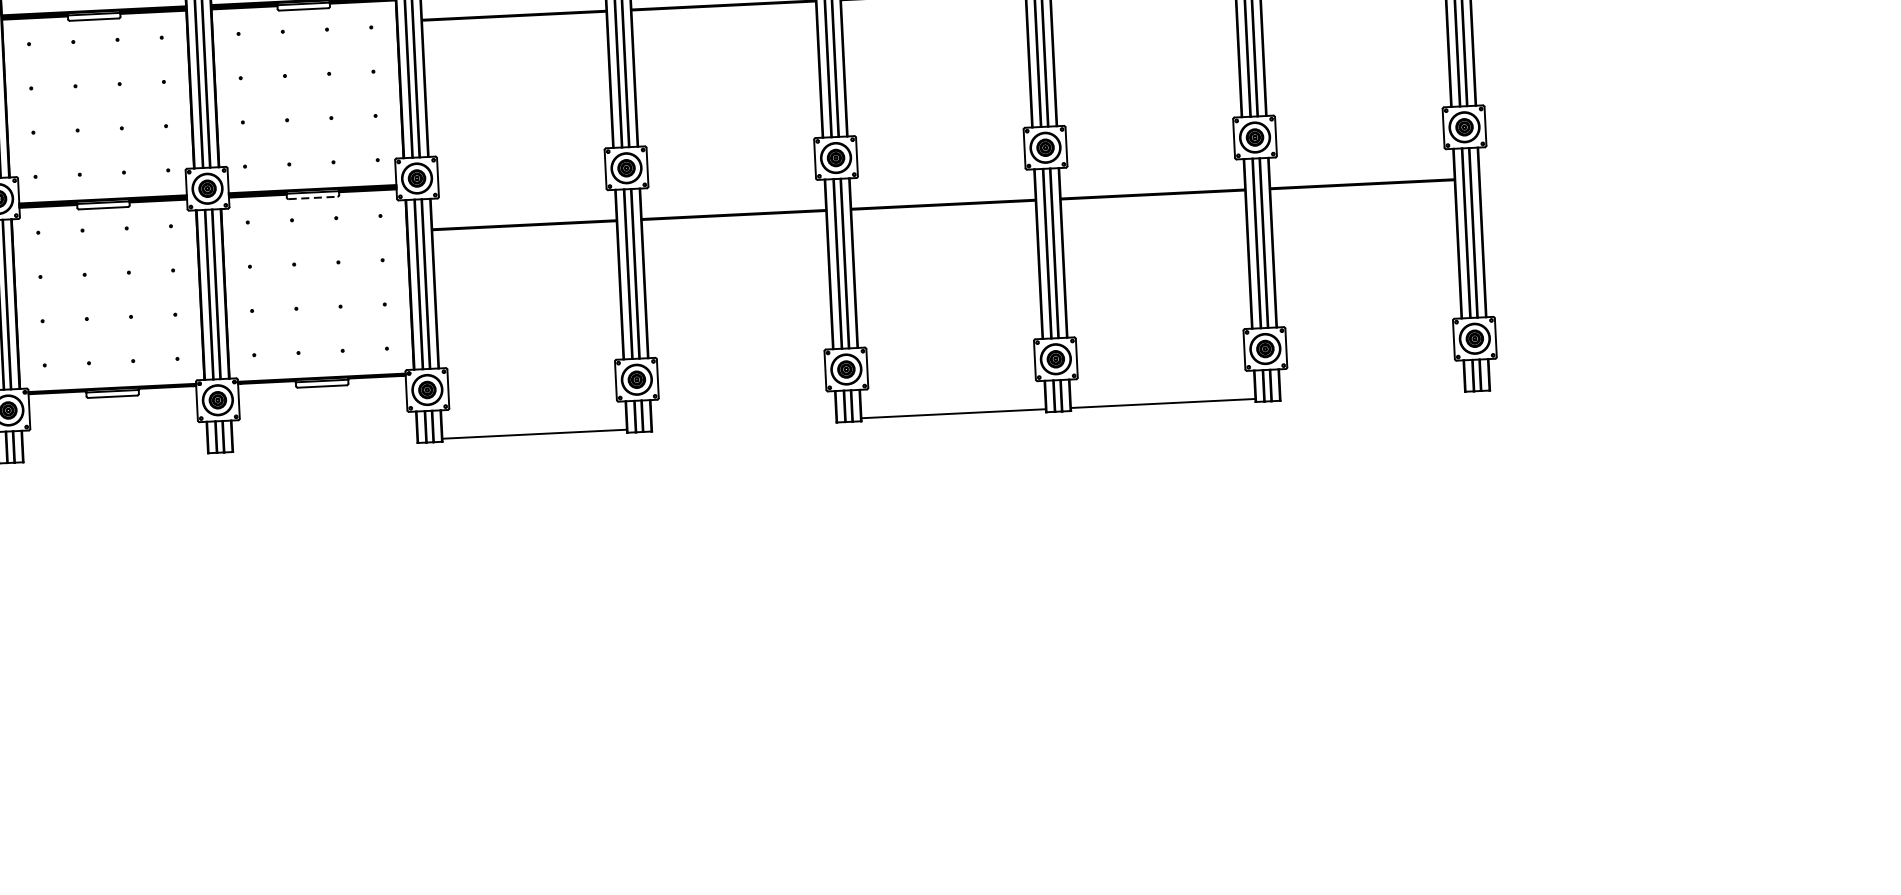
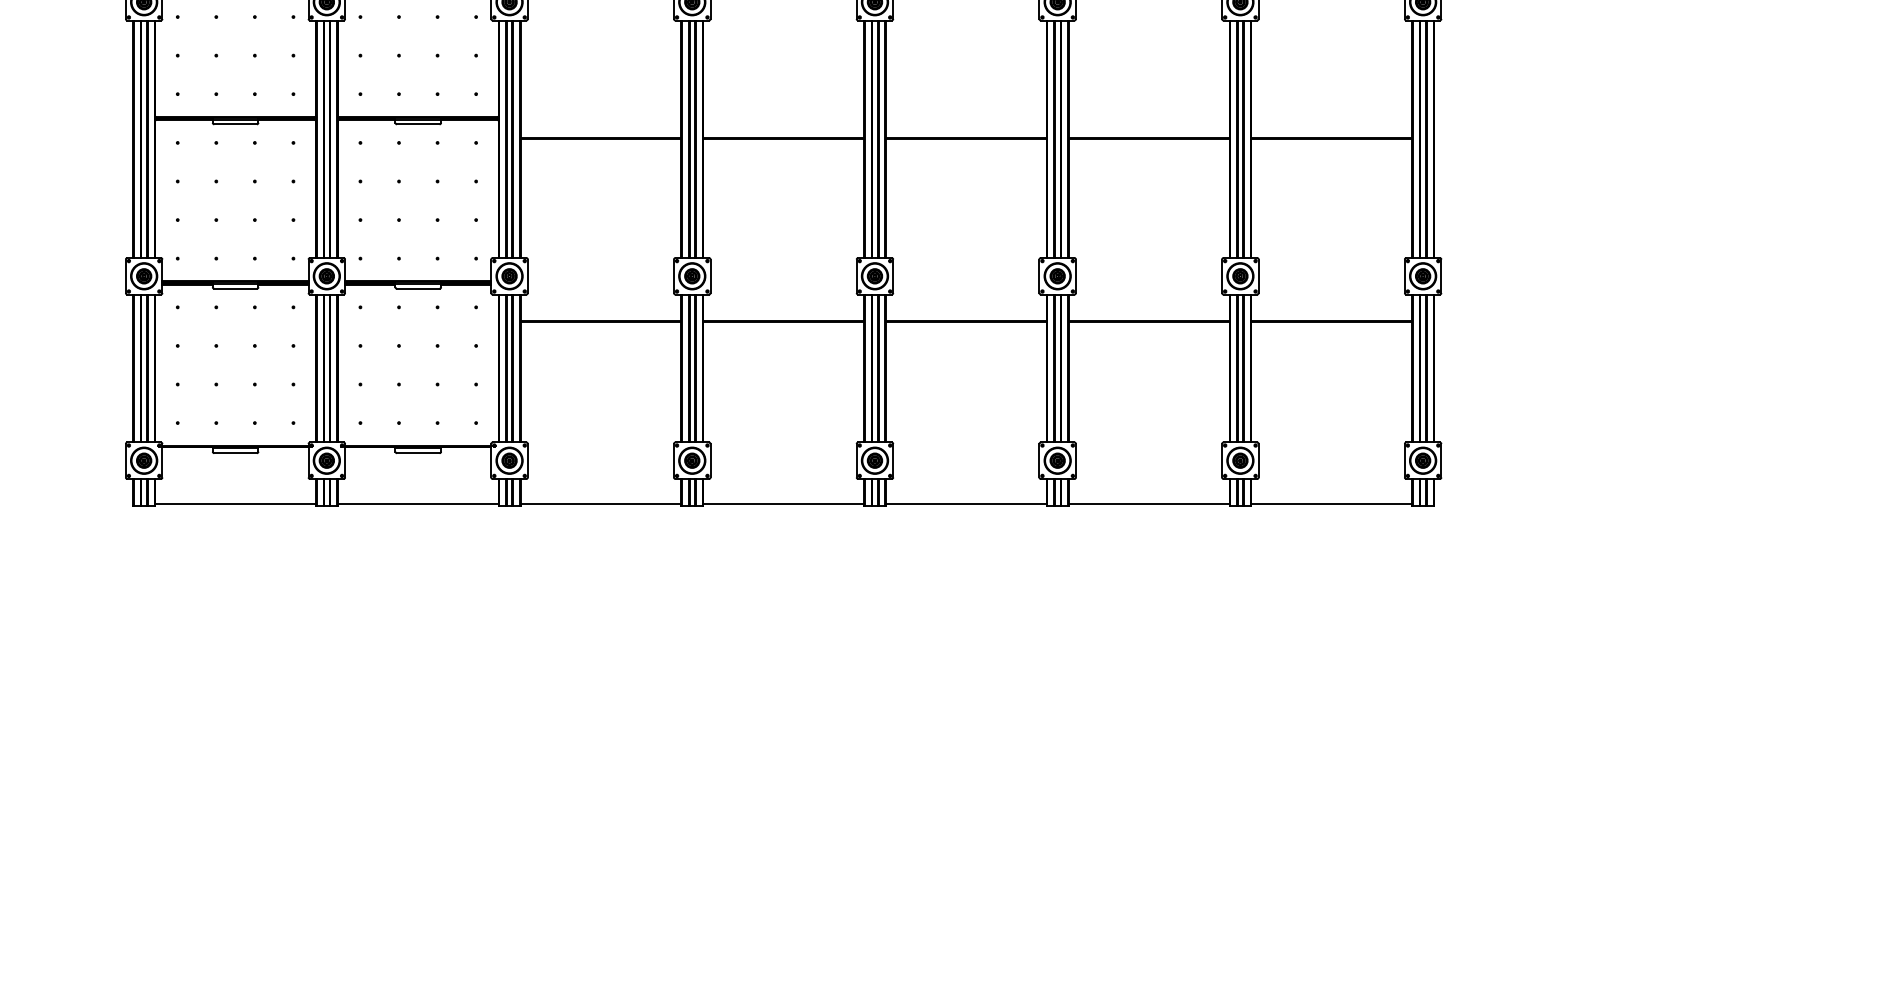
line: (313, 197) -> (418, 288), dashed -> solid
line: (1372, 392) -> (1331, 503), added
line: (743, 423) -> (783, 503), added
line: (324, 444) -> (417, 503), added
line: (115, 454) -> (235, 503), added

